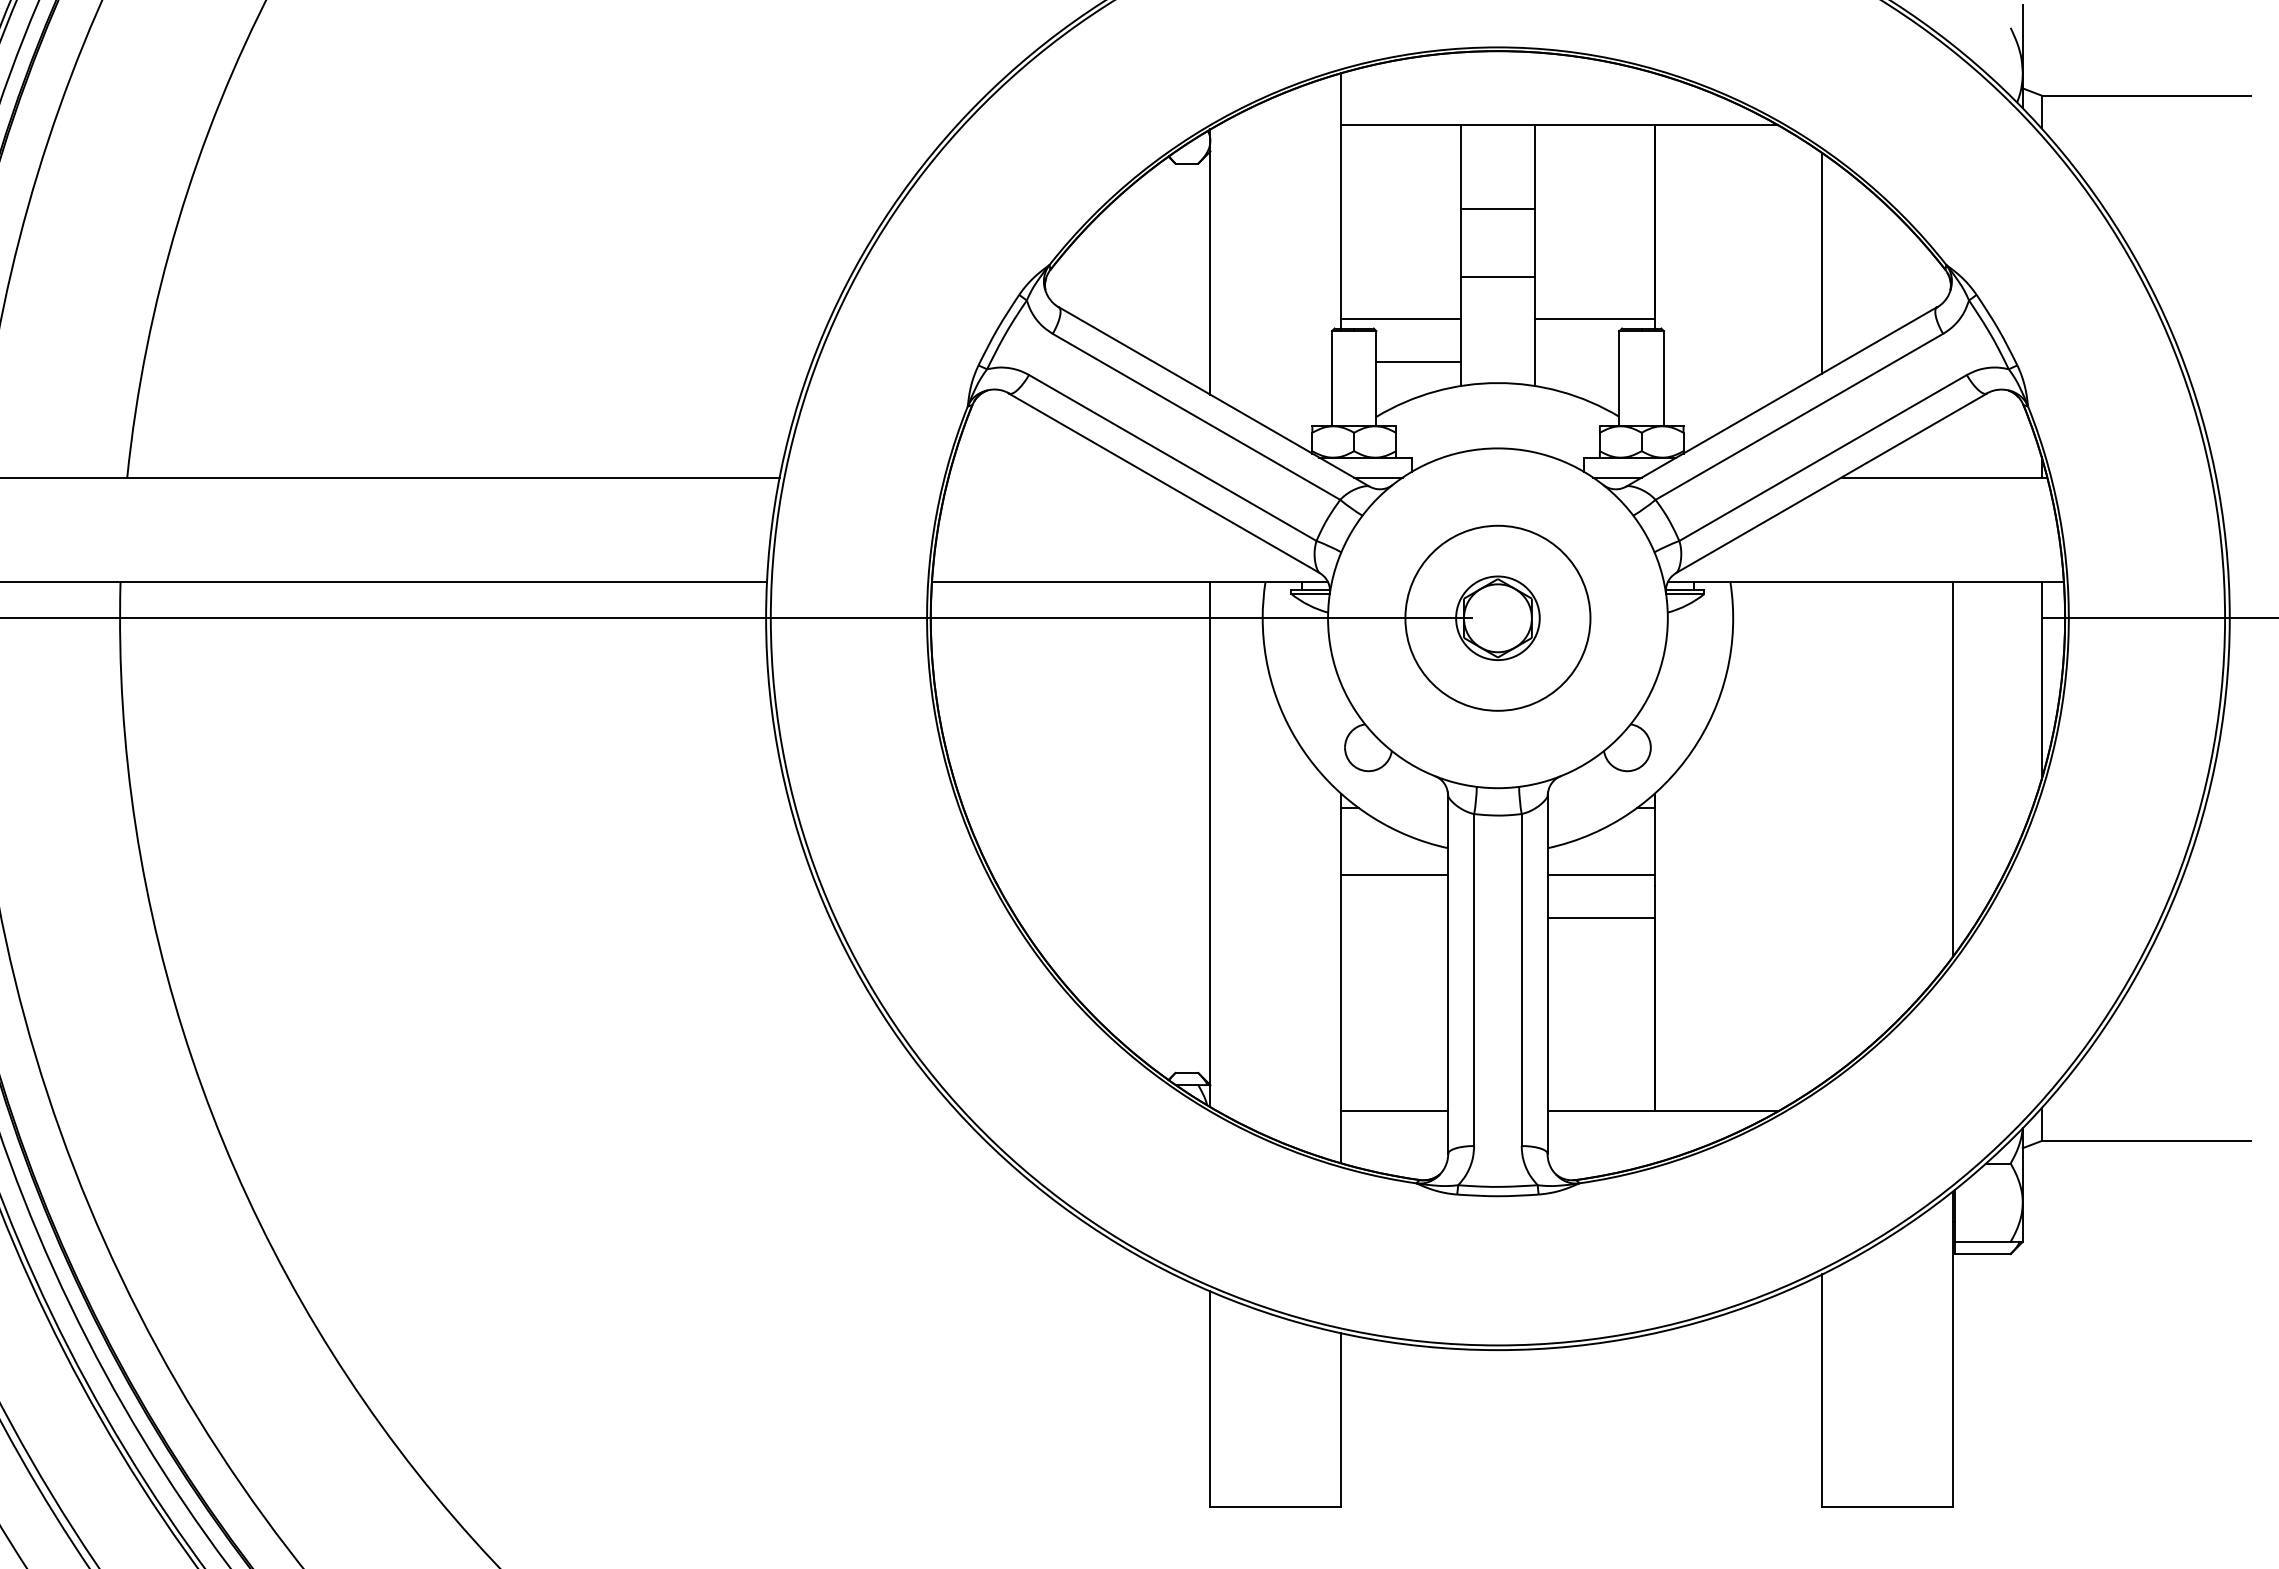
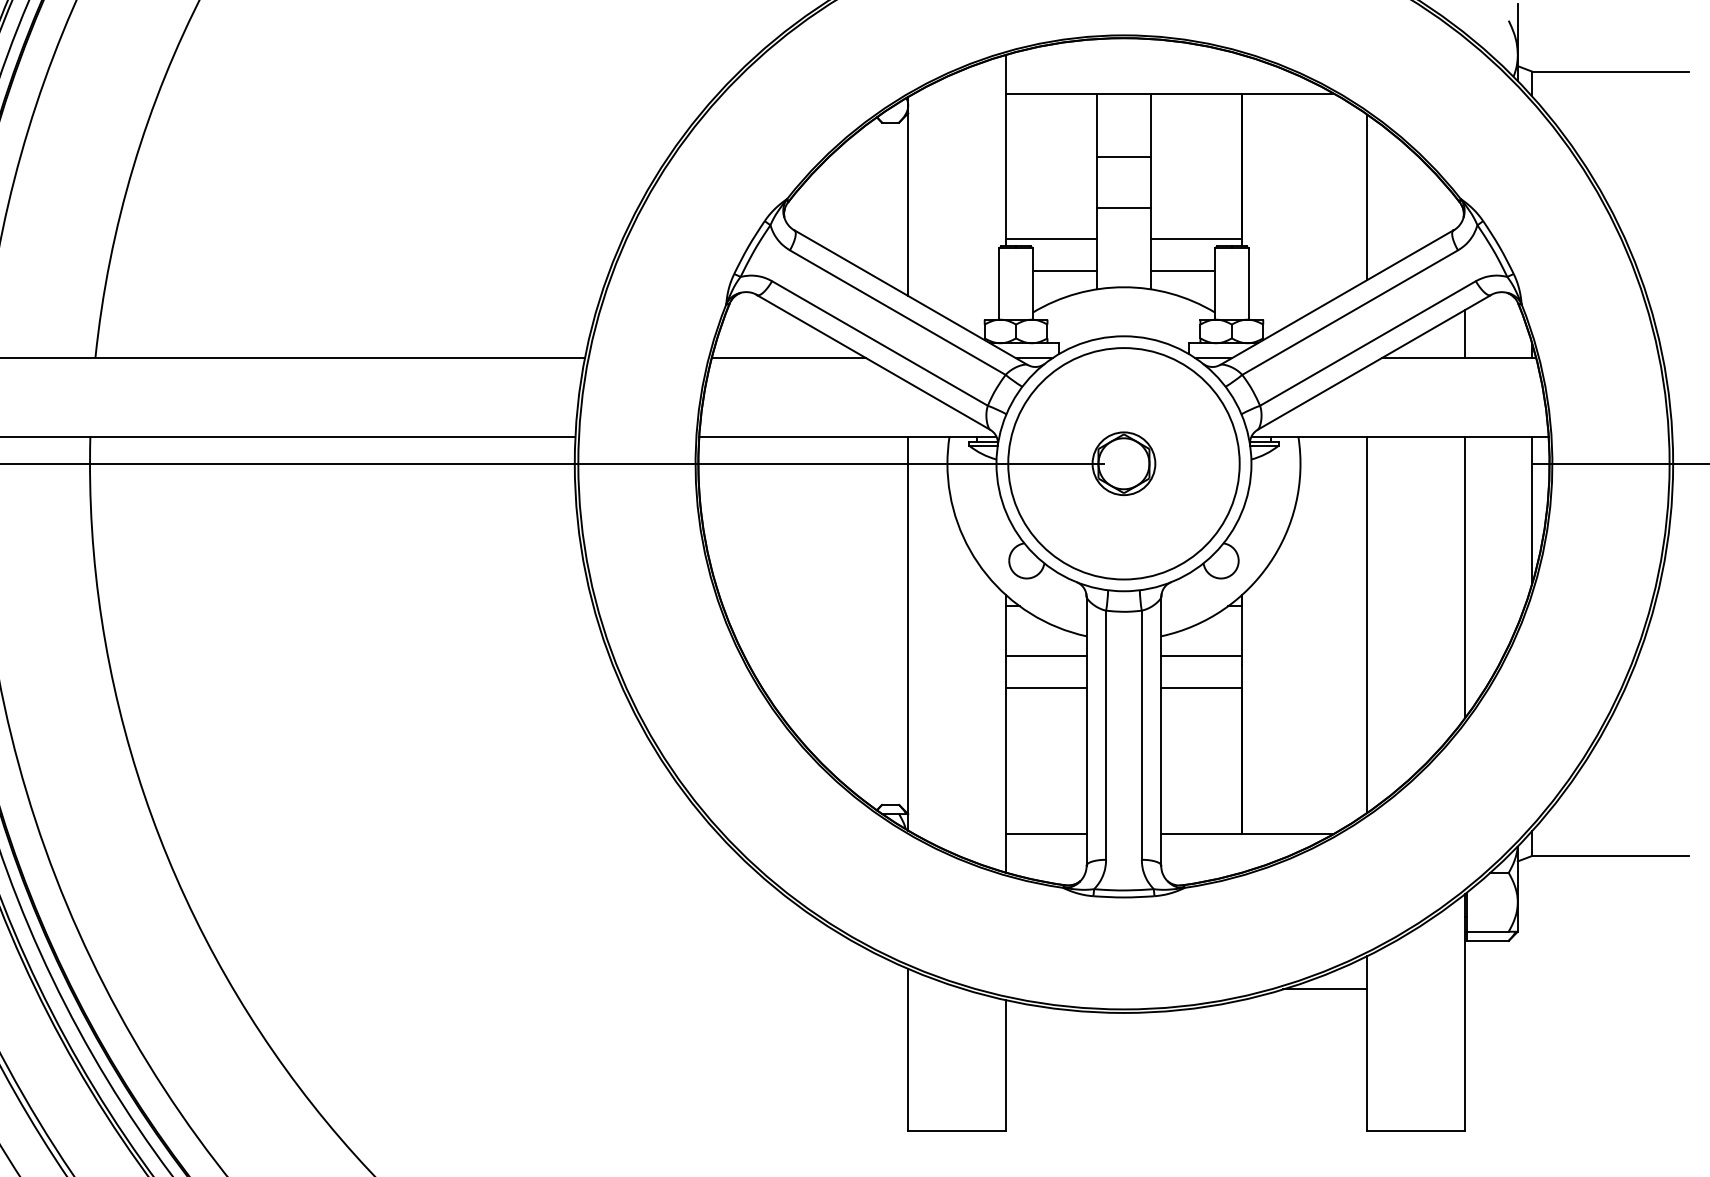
line: (1576, 361) -> (1182, 271), added
line: (1952, 445) -> (1465, 334), added
line: (1051, 477) -> (788, 358), added
circle: (1497, 618) -> (1123, 463), size x1.67
line: (1822, 832) -> (1367, 624), added
line: (1394, 917) -> (1046, 688), added
line: (1765, 1318) -> (1324, 989), added

